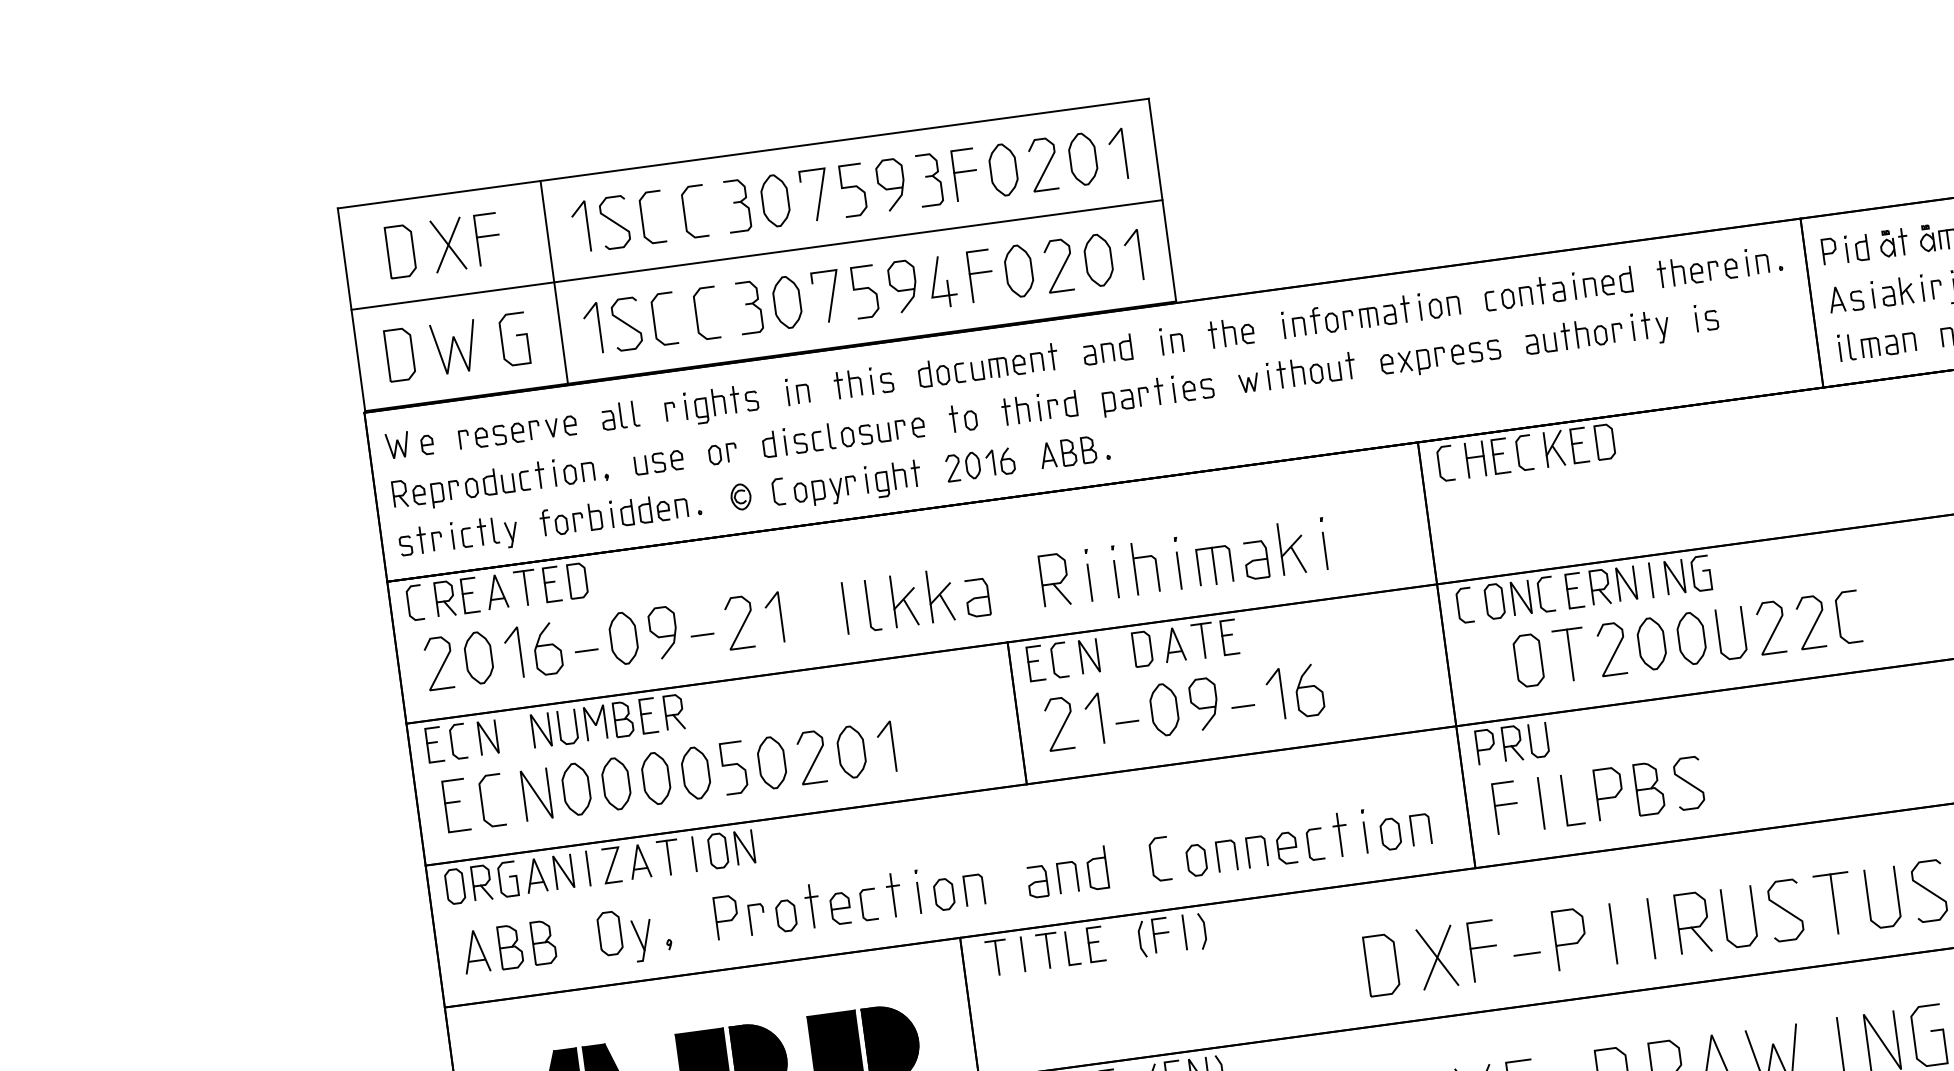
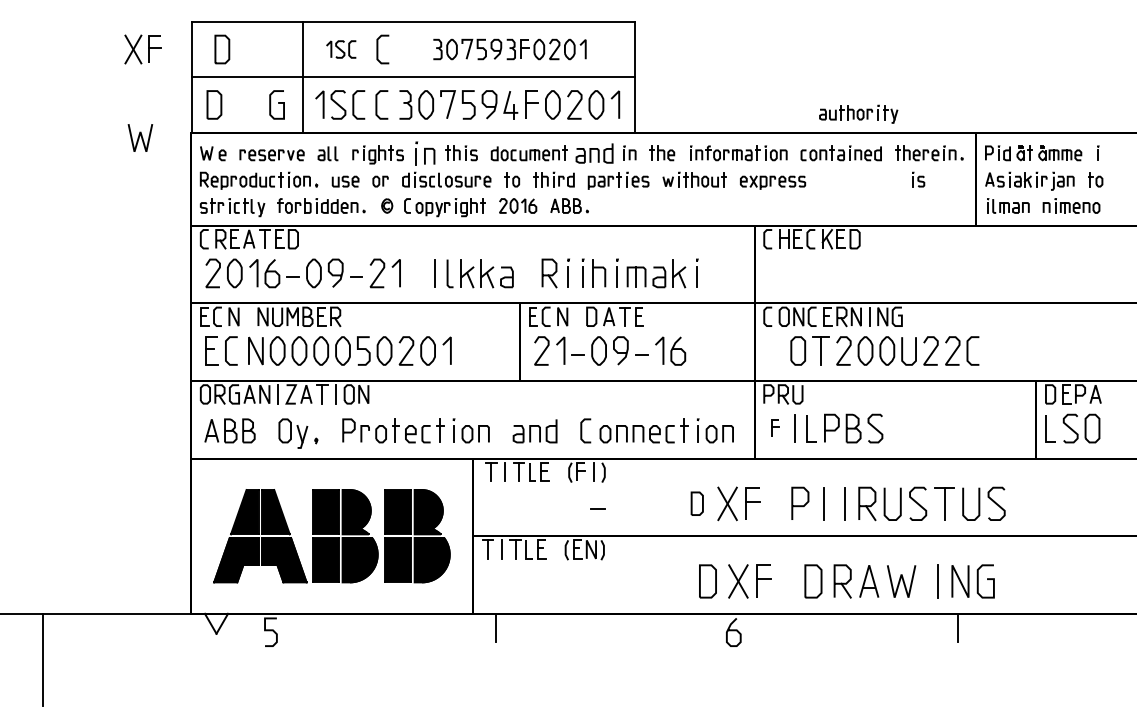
part: (926, 180) -> (509, 49), size x0.7
part: (618, 221) -> (341, 49), size x0.6
part: (465, 242) -> (142, 49), moved
part: (1596, 333) -> (858, 113), moved
line: (454, 344) -> (140, 136), moved
part: (1107, 349) -> (594, 153), size x1.4
part: (797, 389) -> (425, 152), size x1.6
part: (1506, 806) -> (775, 427), size x0.6
line: (1526, 954) -> (597, 508), moved
part: (1382, 964) -> (697, 503), size x0.7

